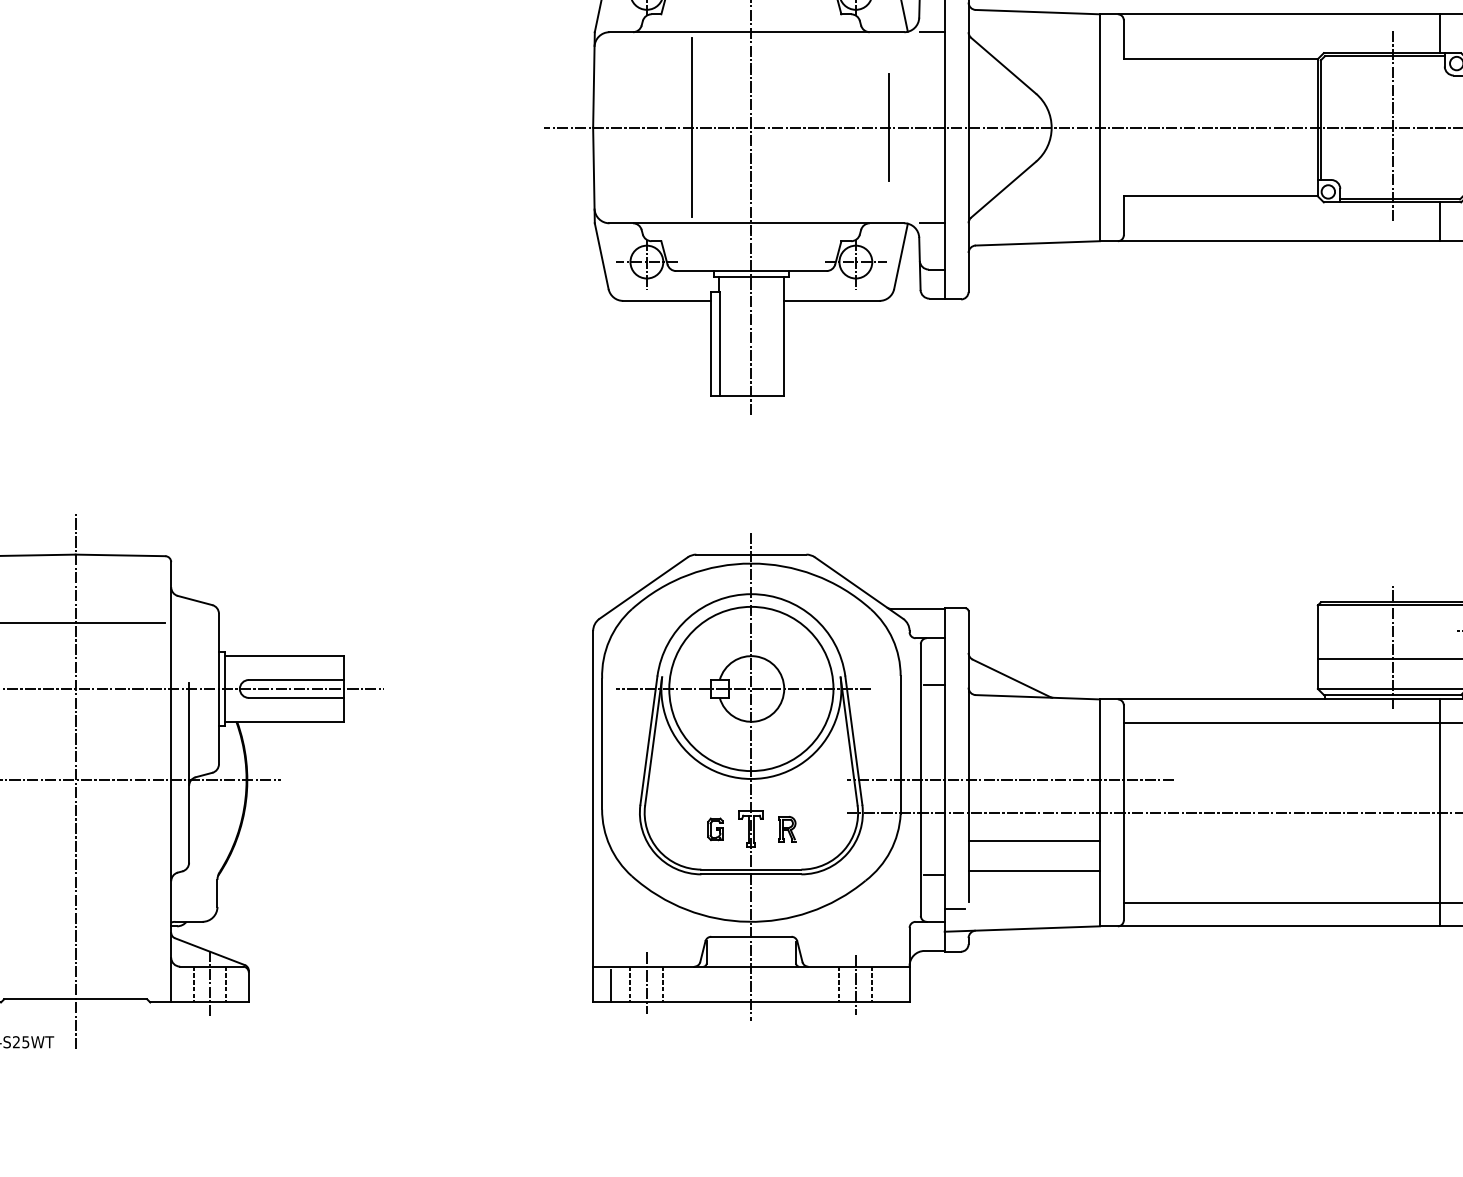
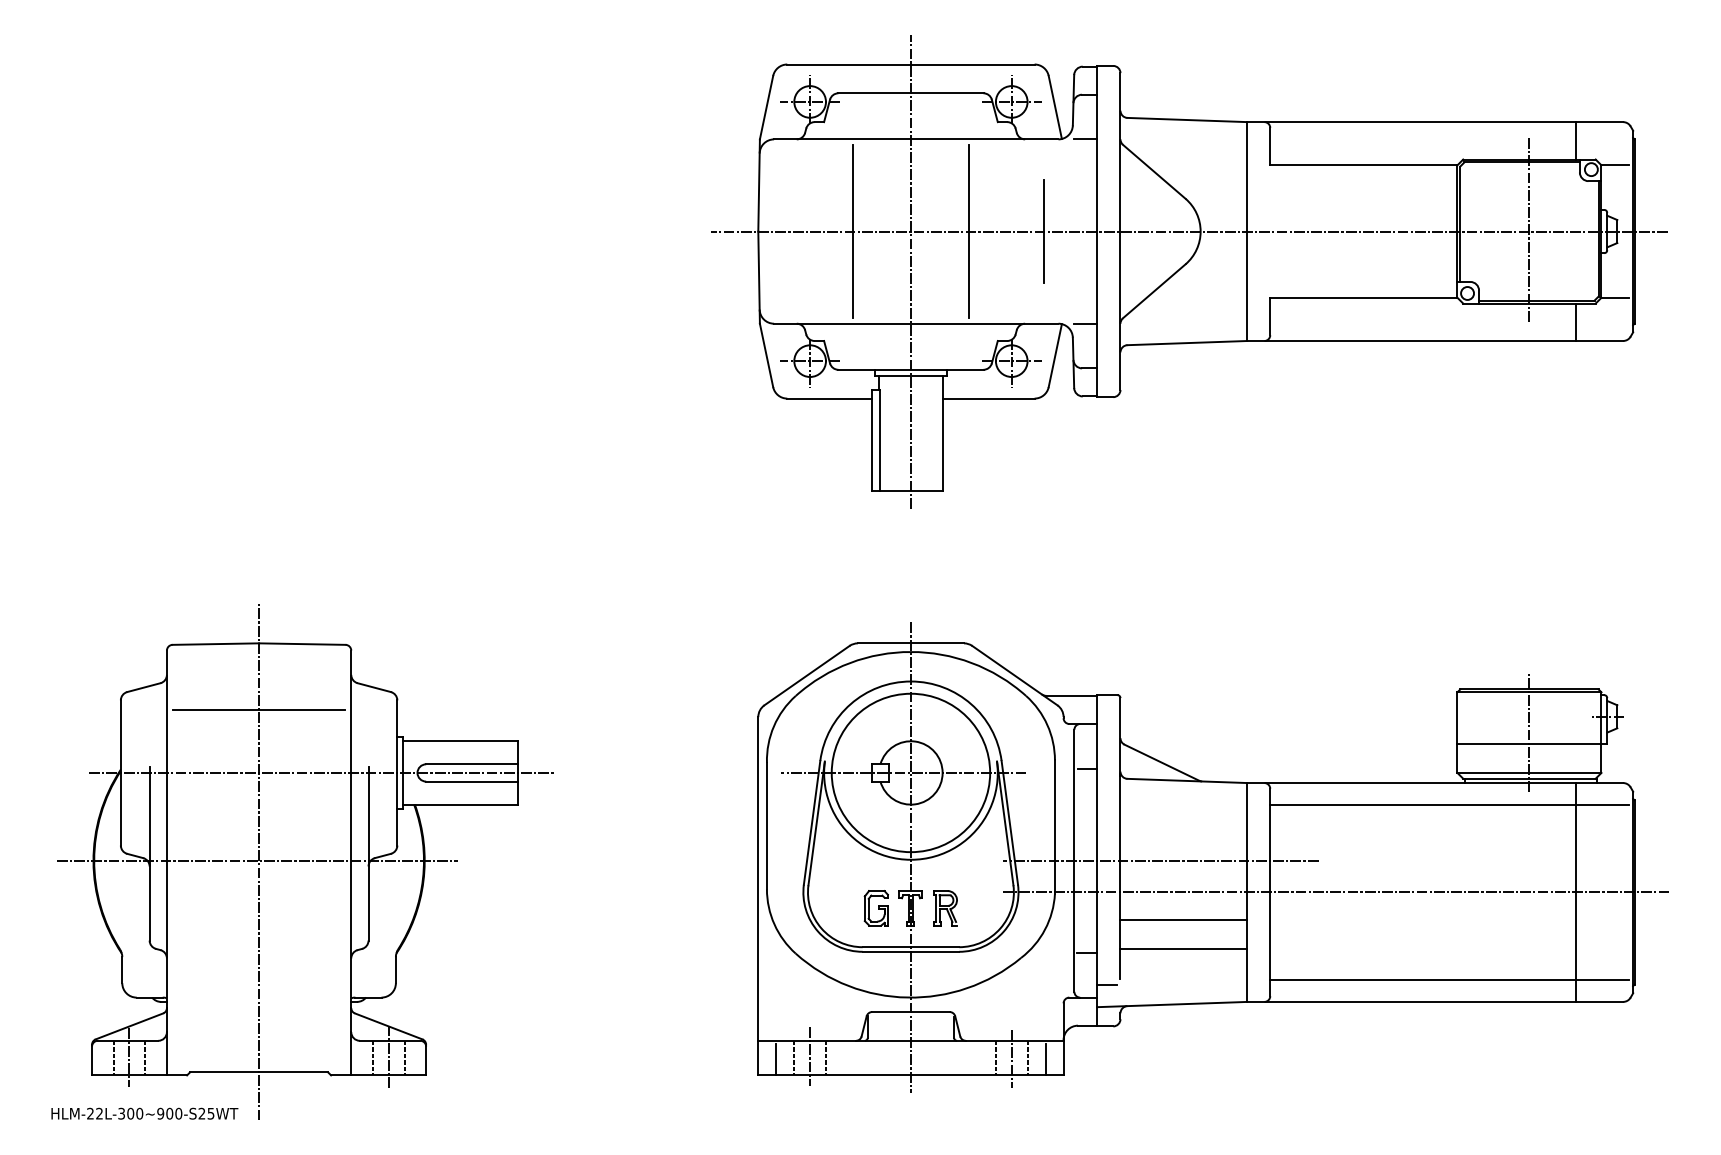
line: (811, 127) -> (968, 231), added
part: (714, 829) -> (875, 908), size x1.67
part: (787, 829) -> (945, 908), size x1.43
line: (891, 986) -> (1046, 1059), added

